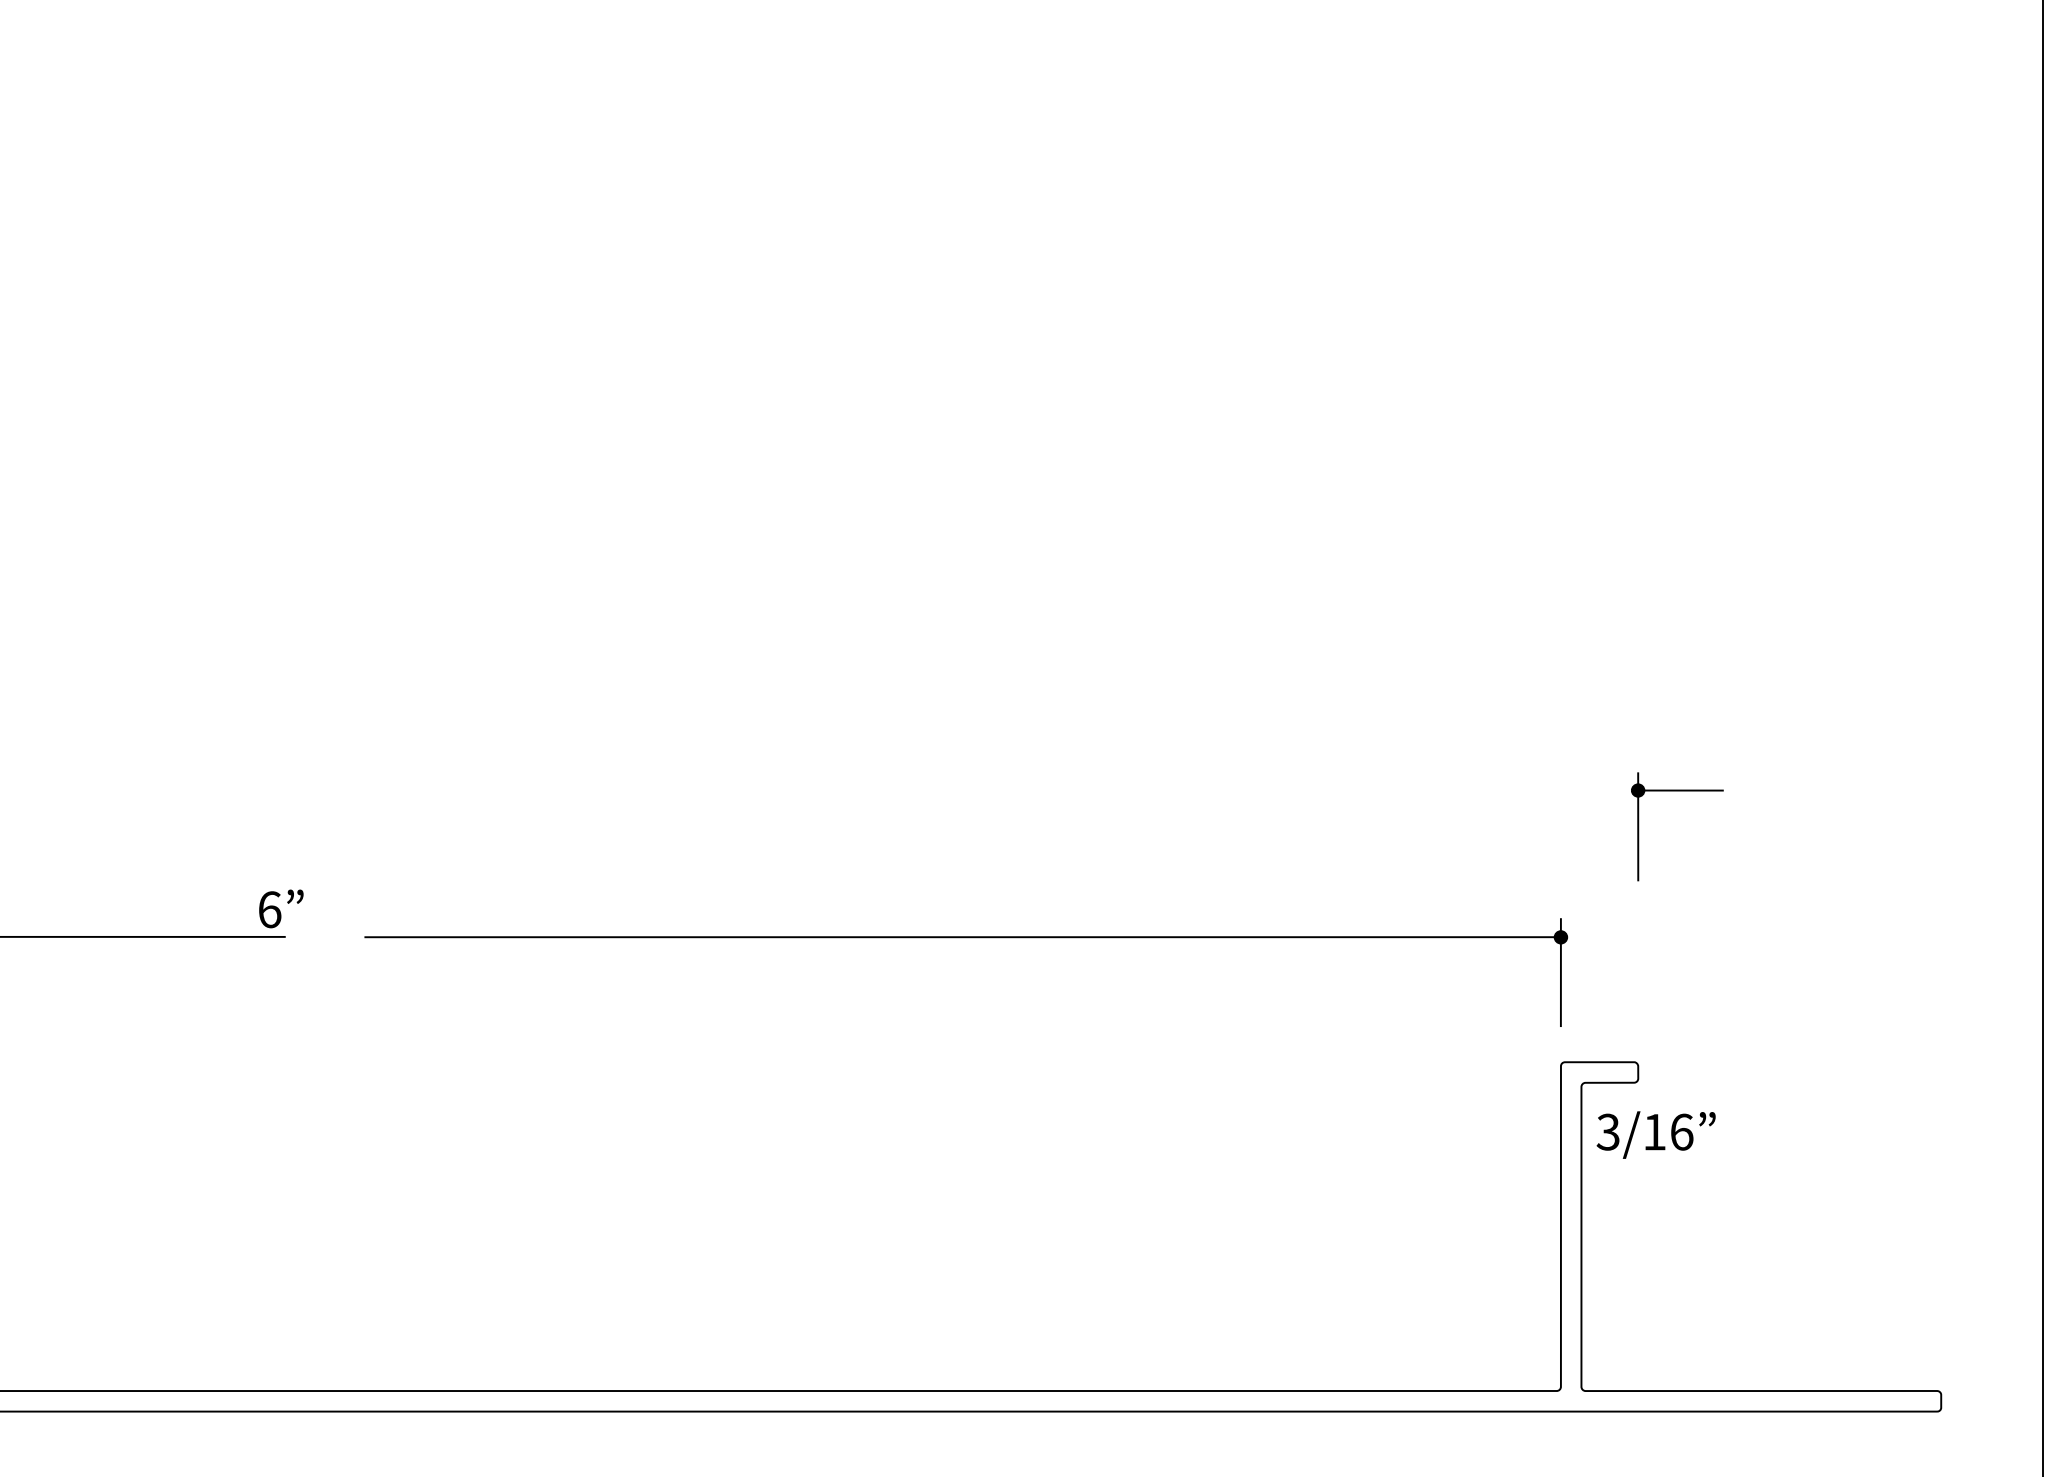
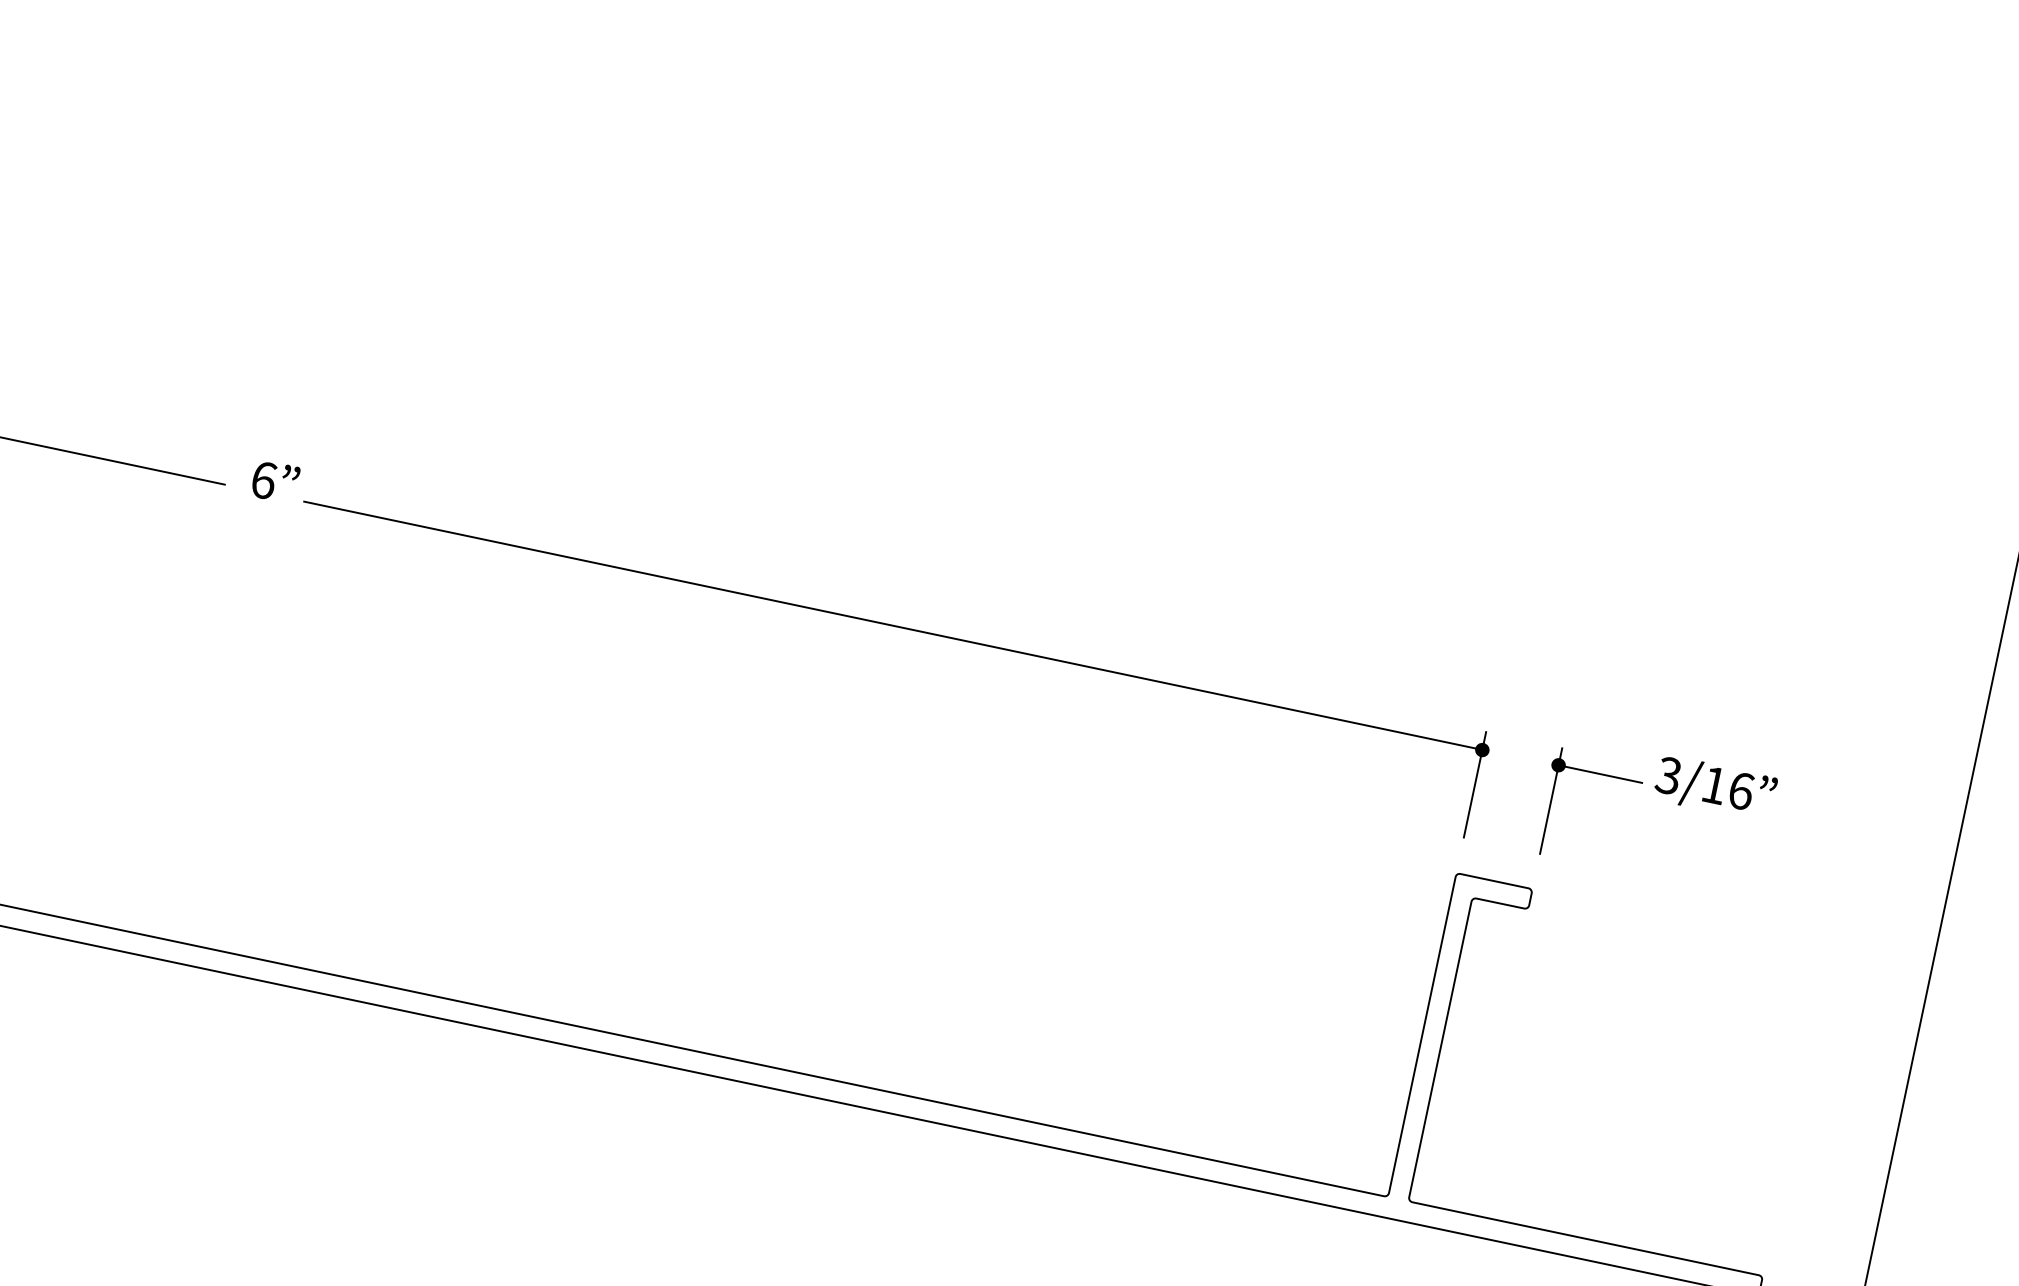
part: (1677, 791) -> (1597, 774), moved
text: (281, 908) -> (275, 481), moved
text: (1655, 1134) -> (1714, 787), moved

